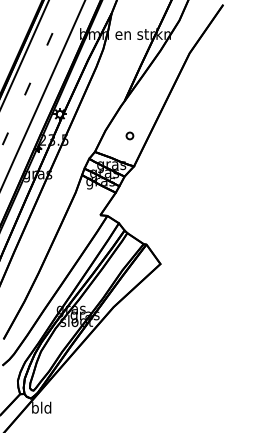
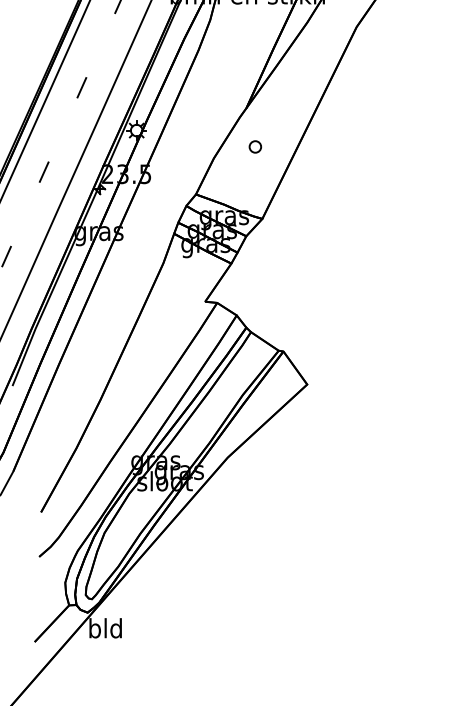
part: (129, 135) -> (254, 146), moved

